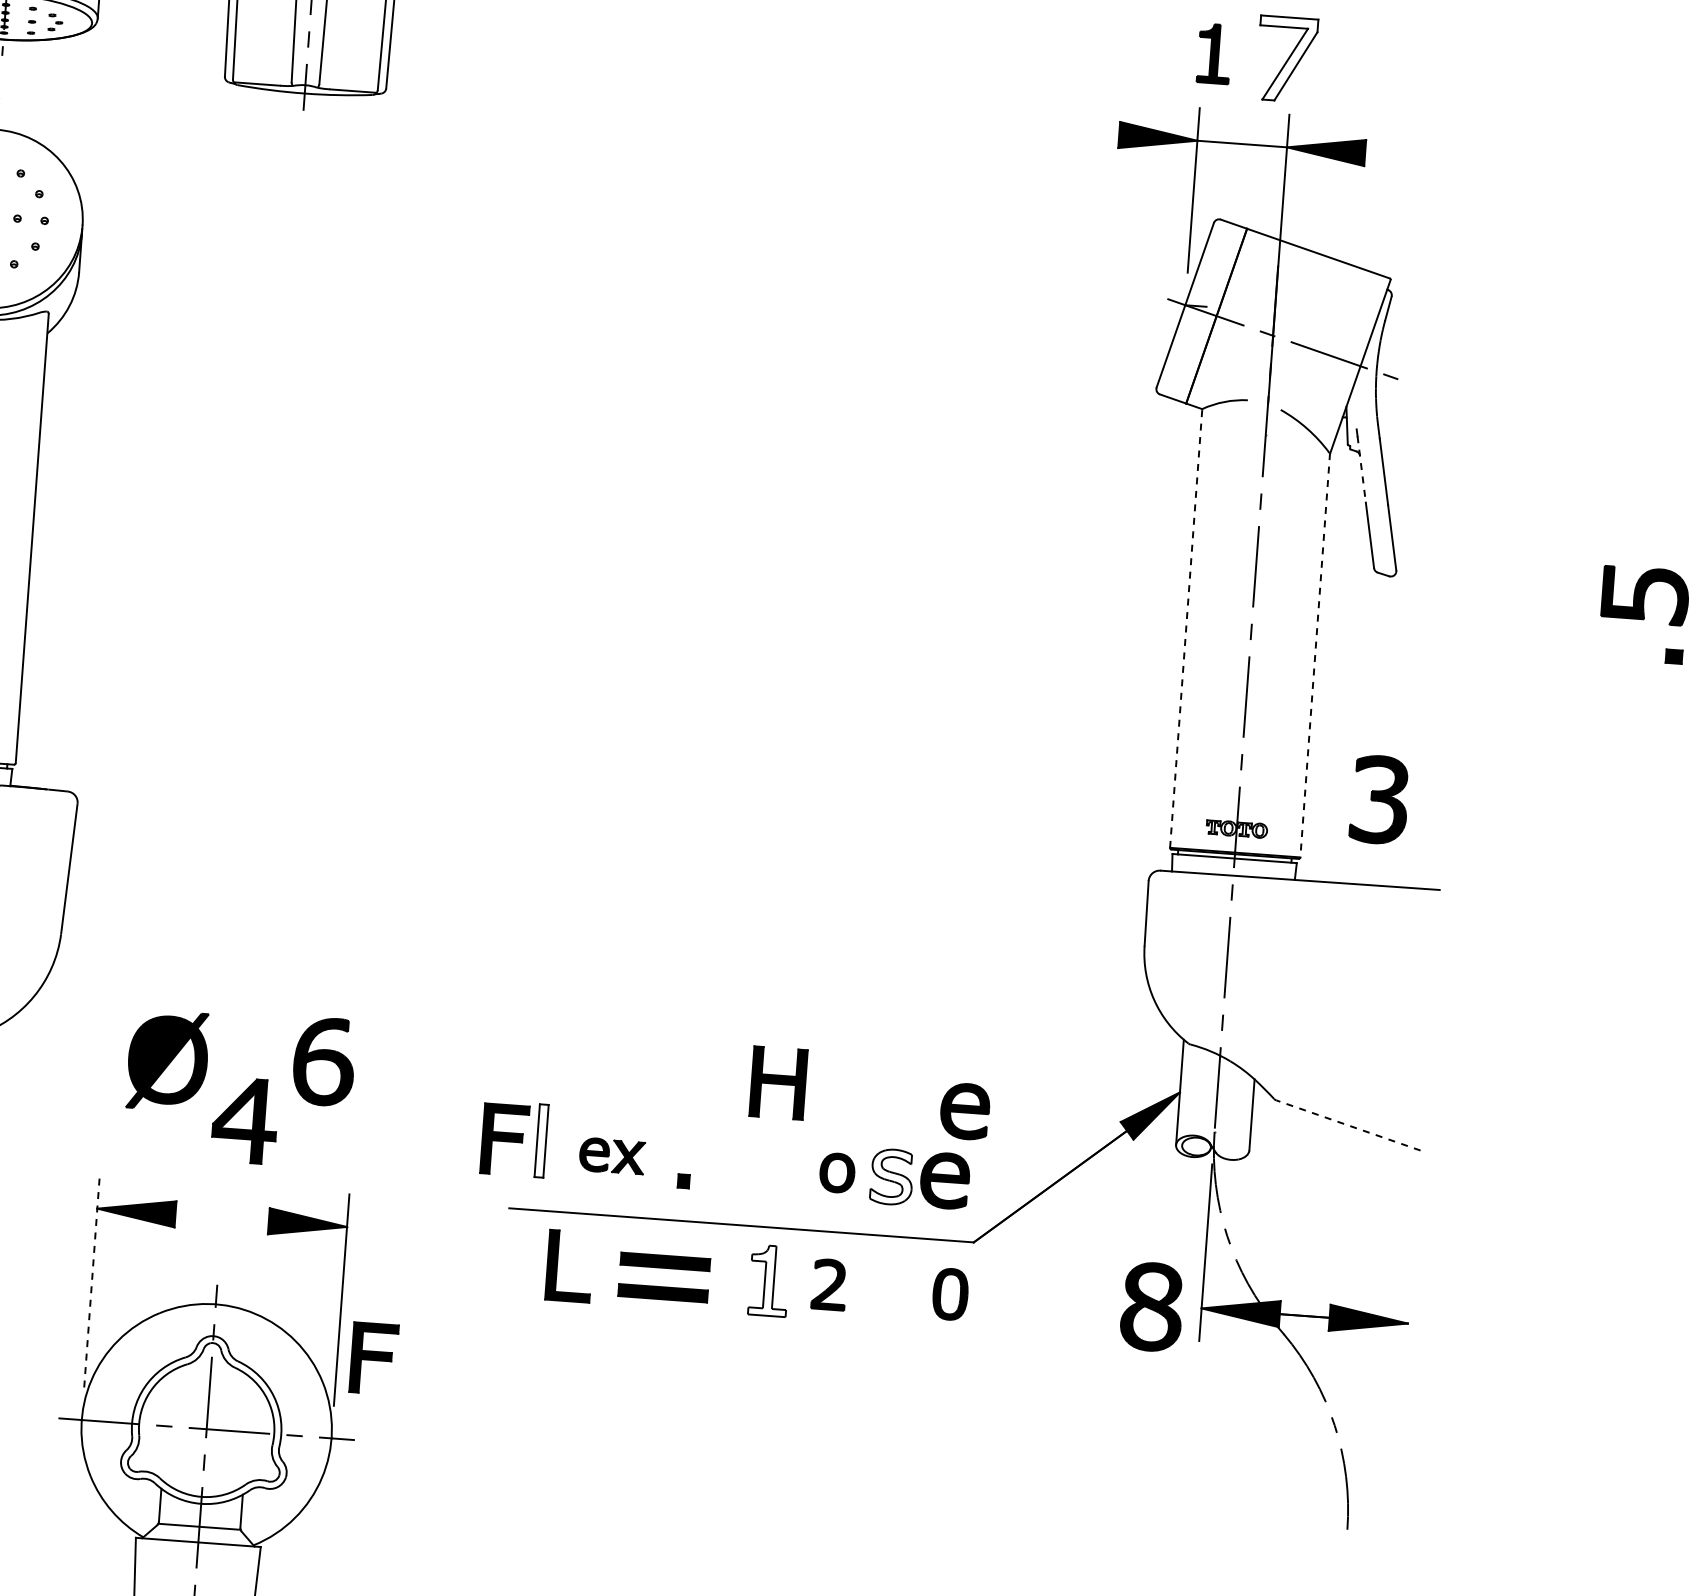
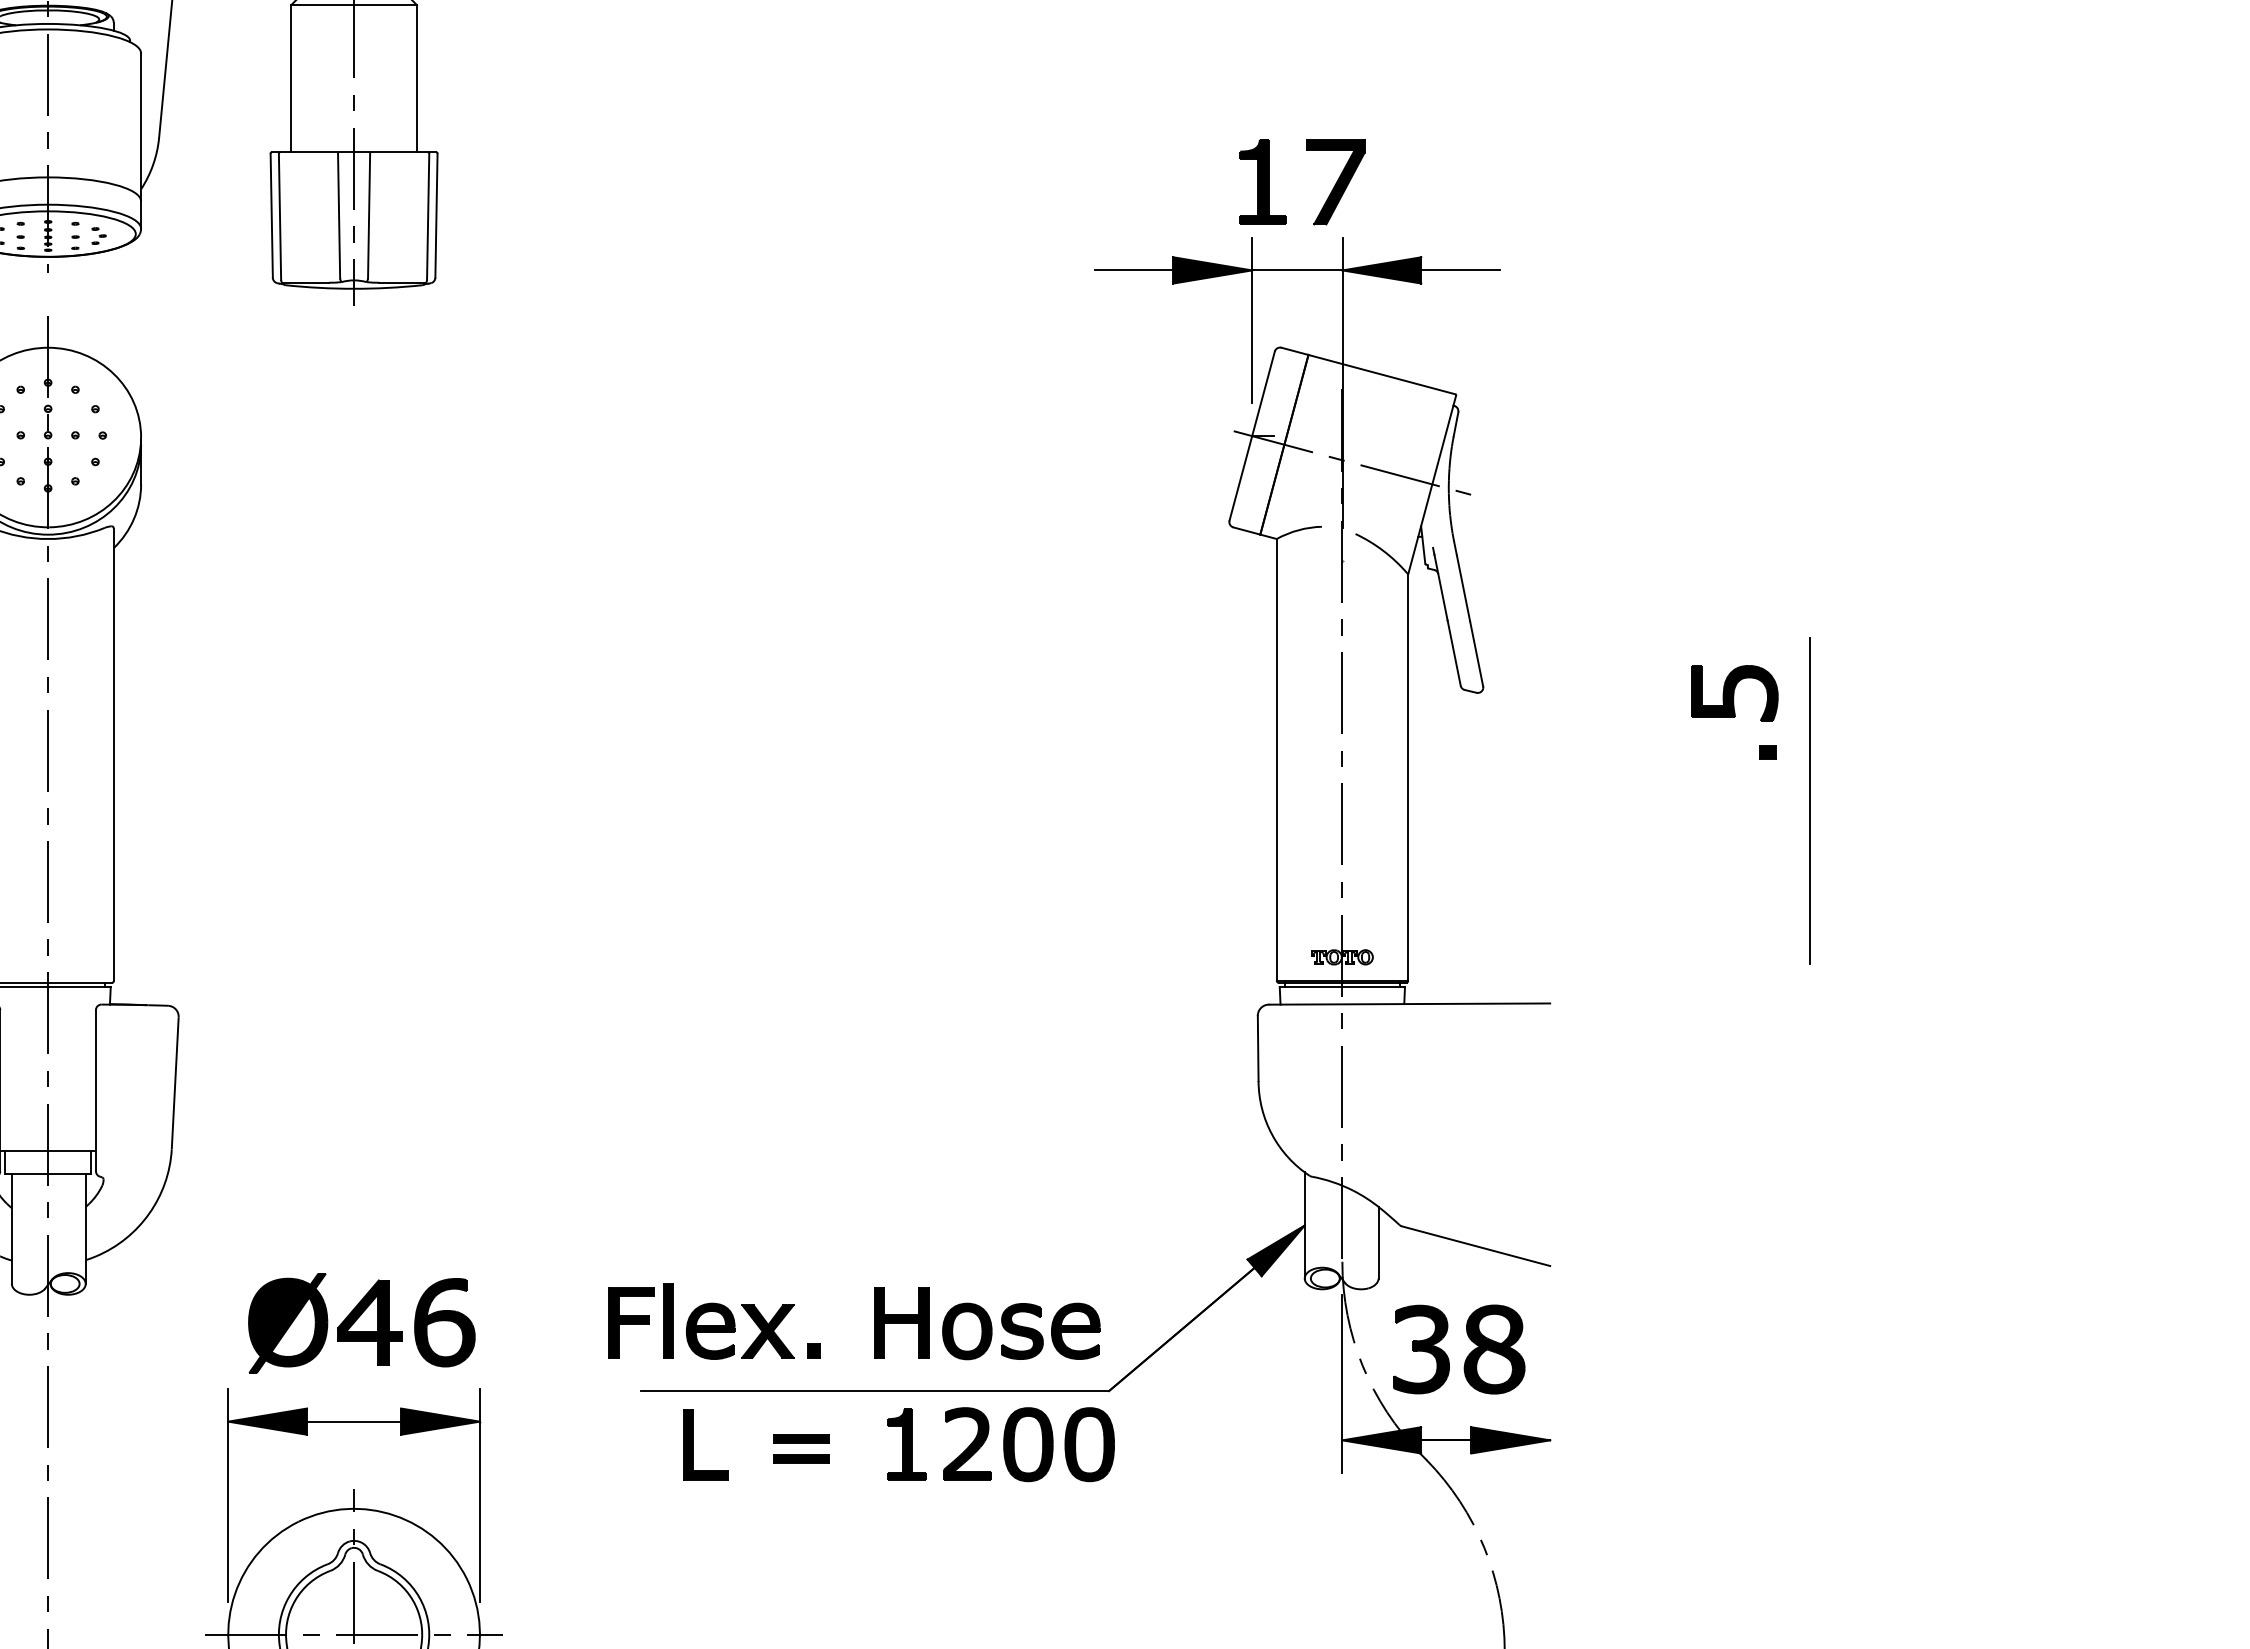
part: (1214, 53) -> (1262, 181), size x1.43
fill: (1286, 59) -> (1335, 182), added
line: (1079, 132) -> (1133, 270), added
line: (1404, 156) -> (1460, 270), added
line: (1362, 469) -> (1441, 587), dashed -> solid
line: (1185, 627) -> (1276, 759), dashed -> solid
line: (1315, 655) -> (1408, 777), dashed -> solid
part: (1379, 799) -> (1421, 1349), moved
part: (168, 1061) -> (288, 1323), moved
part: (323, 1061) -> (444, 1322), moved
part: (778, 1082) -> (901, 1322), moved
part: (964, 1110) -> (1090, 1259), removed
line: (1348, 1125) -> (1476, 1246), dashed -> solid
fill: (541, 1140) -> (668, 1320), added
part: (612, 1155) -> (740, 1330), size x1.67
part: (837, 1173) -> (967, 1331), size x1.43
fill: (891, 1177) -> (1021, 1331), added
line: (222, 1217) -> (354, 1421), added
part: (664, 1277) -> (801, 1448), size x0.62
line: (92, 1280) -> (228, 1494), dashed -> solid
fill: (769, 1280) -> (907, 1444), added
part: (829, 1284) -> (967, 1443), size x1.43
part: (889, 1289) -> (1028, 1444), added
part: (950, 1294) -> (1089, 1444), size x1.43
part: (1151, 1306) -> (1494, 1349), moved
part: (373, 1358) -> (516, 1551), removed

